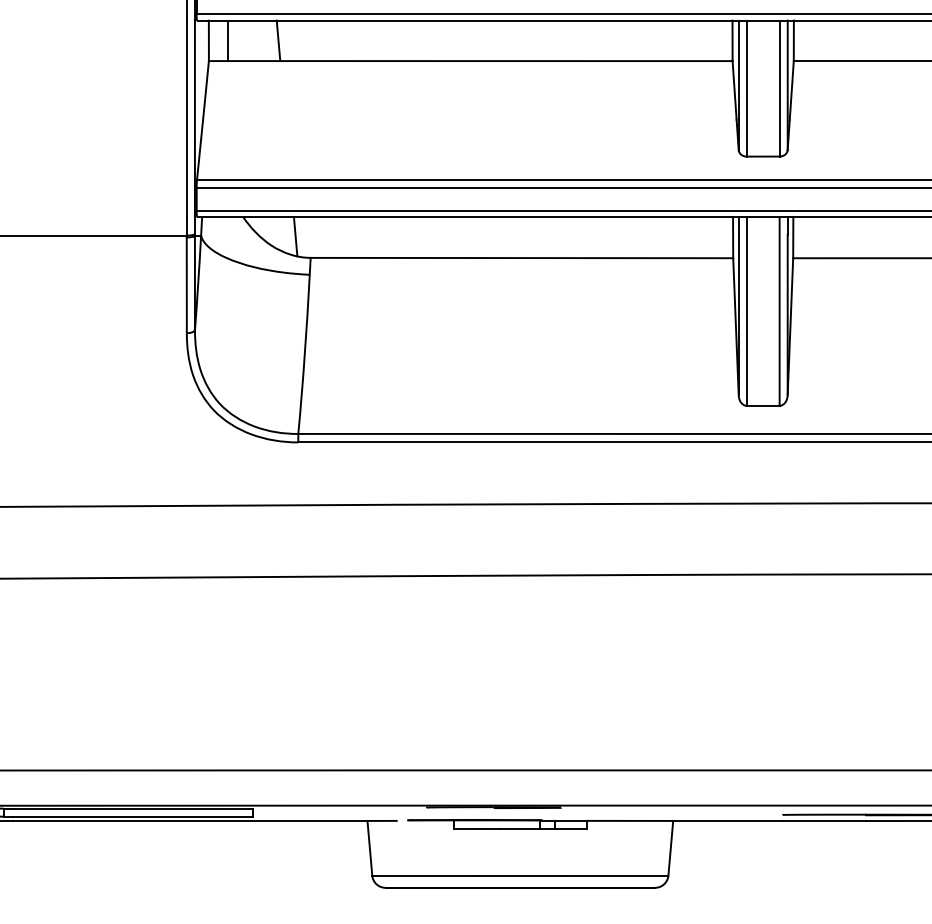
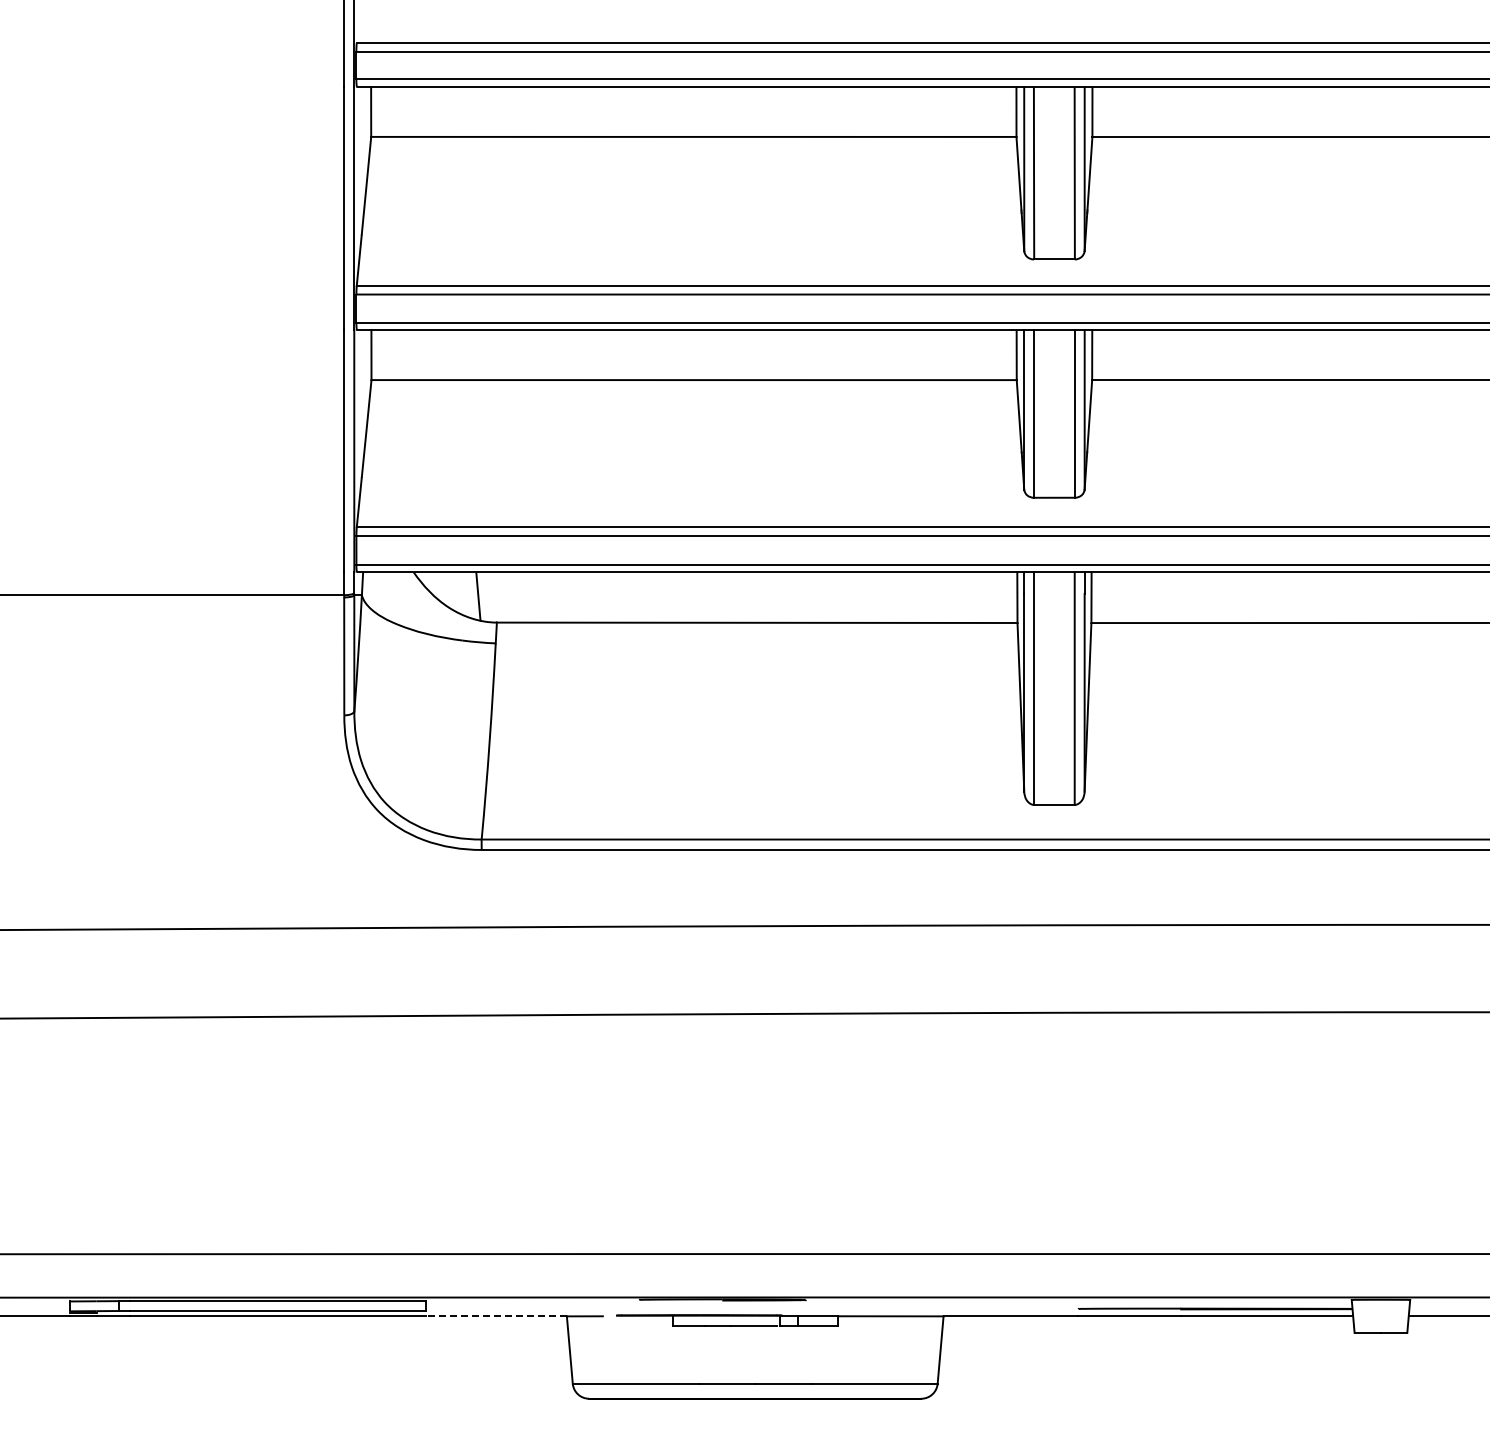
line: (228, 41) -> (395, 355), removed
line: (278, 41) -> (457, 355), removed
line: (309, 821) -> (495, 1316), solid -> dashed

